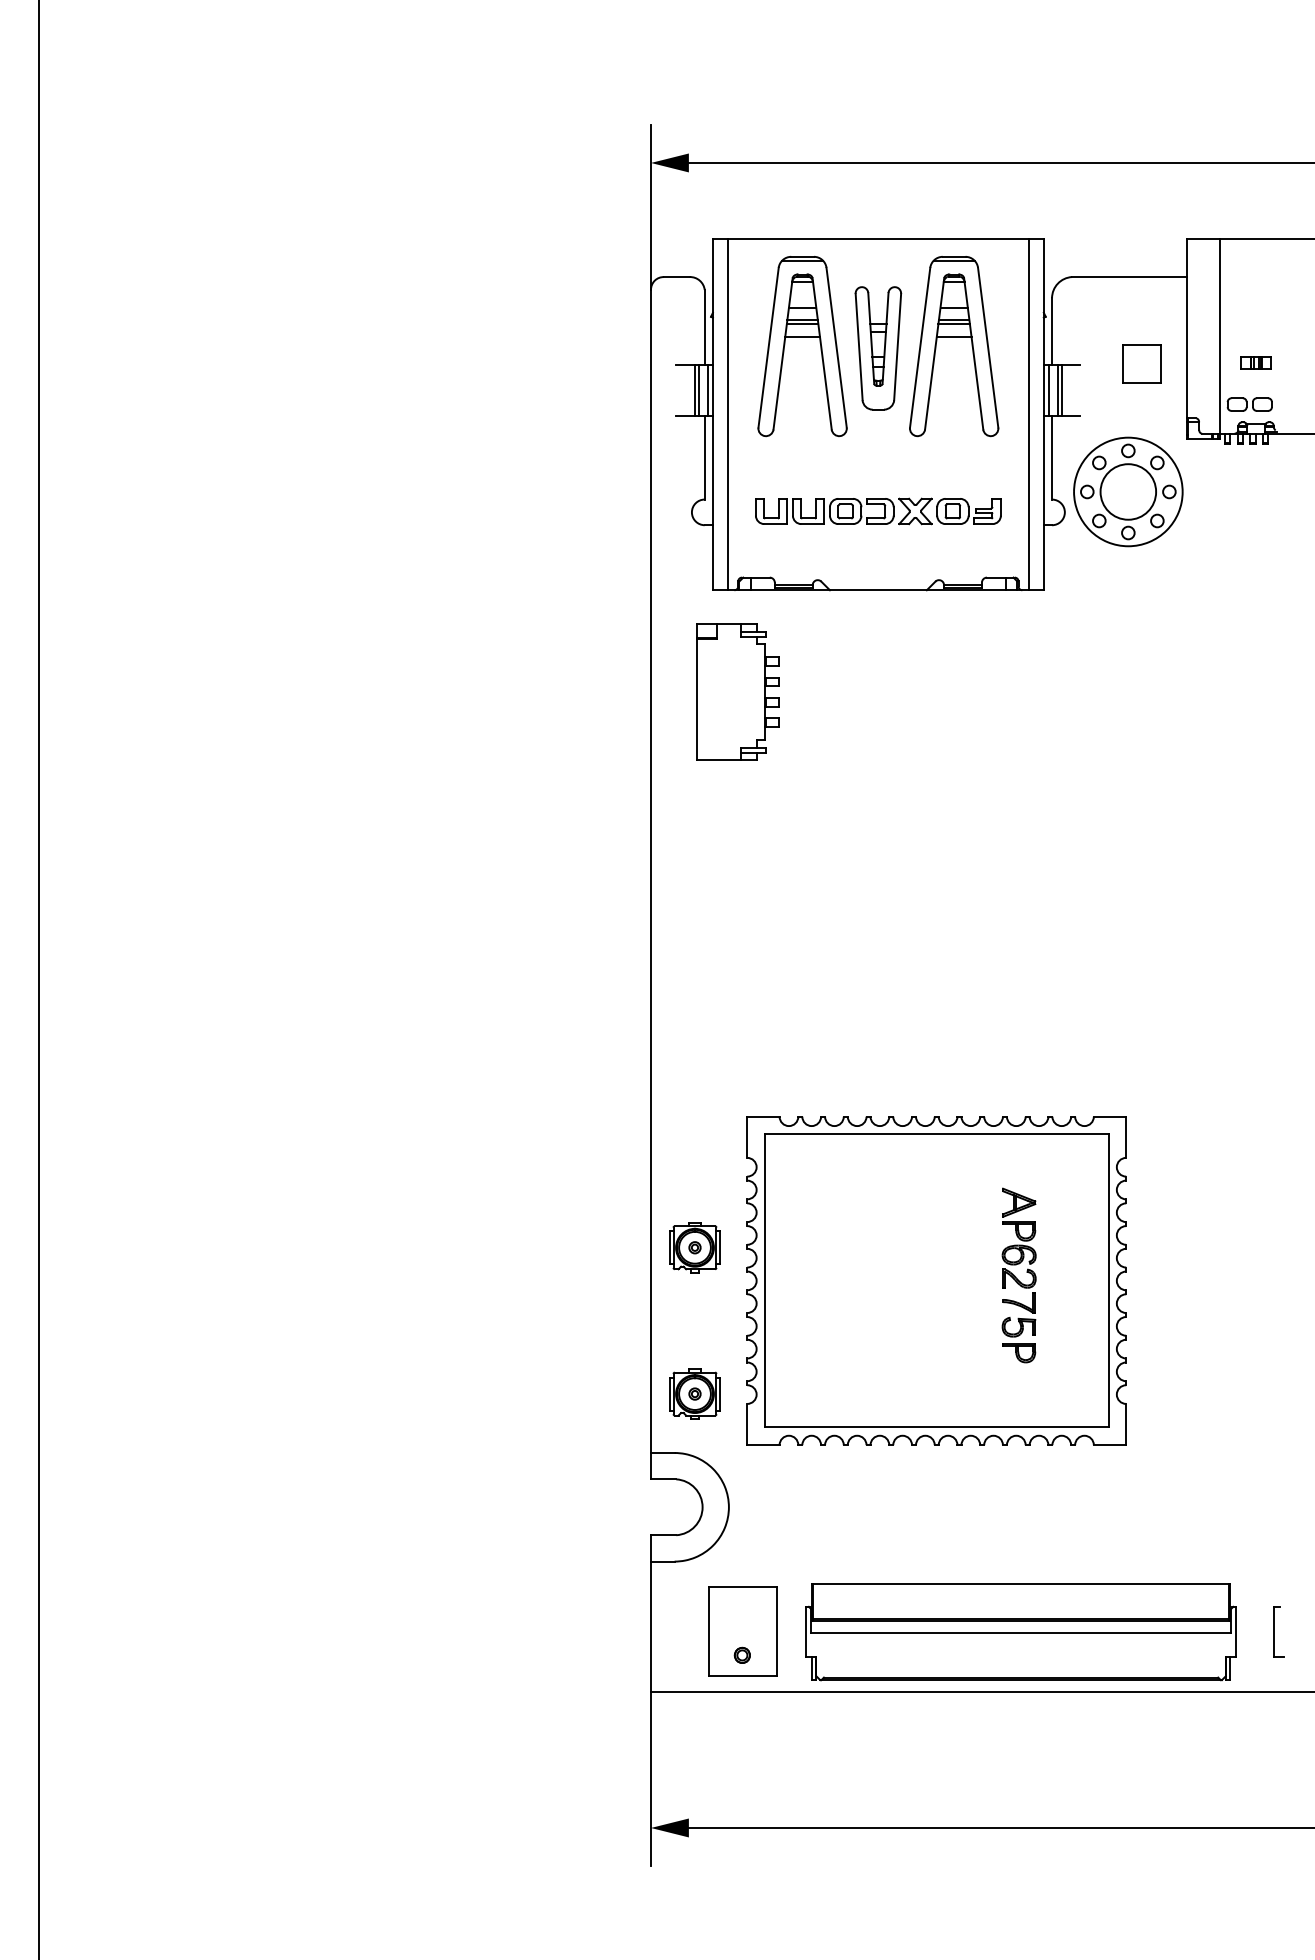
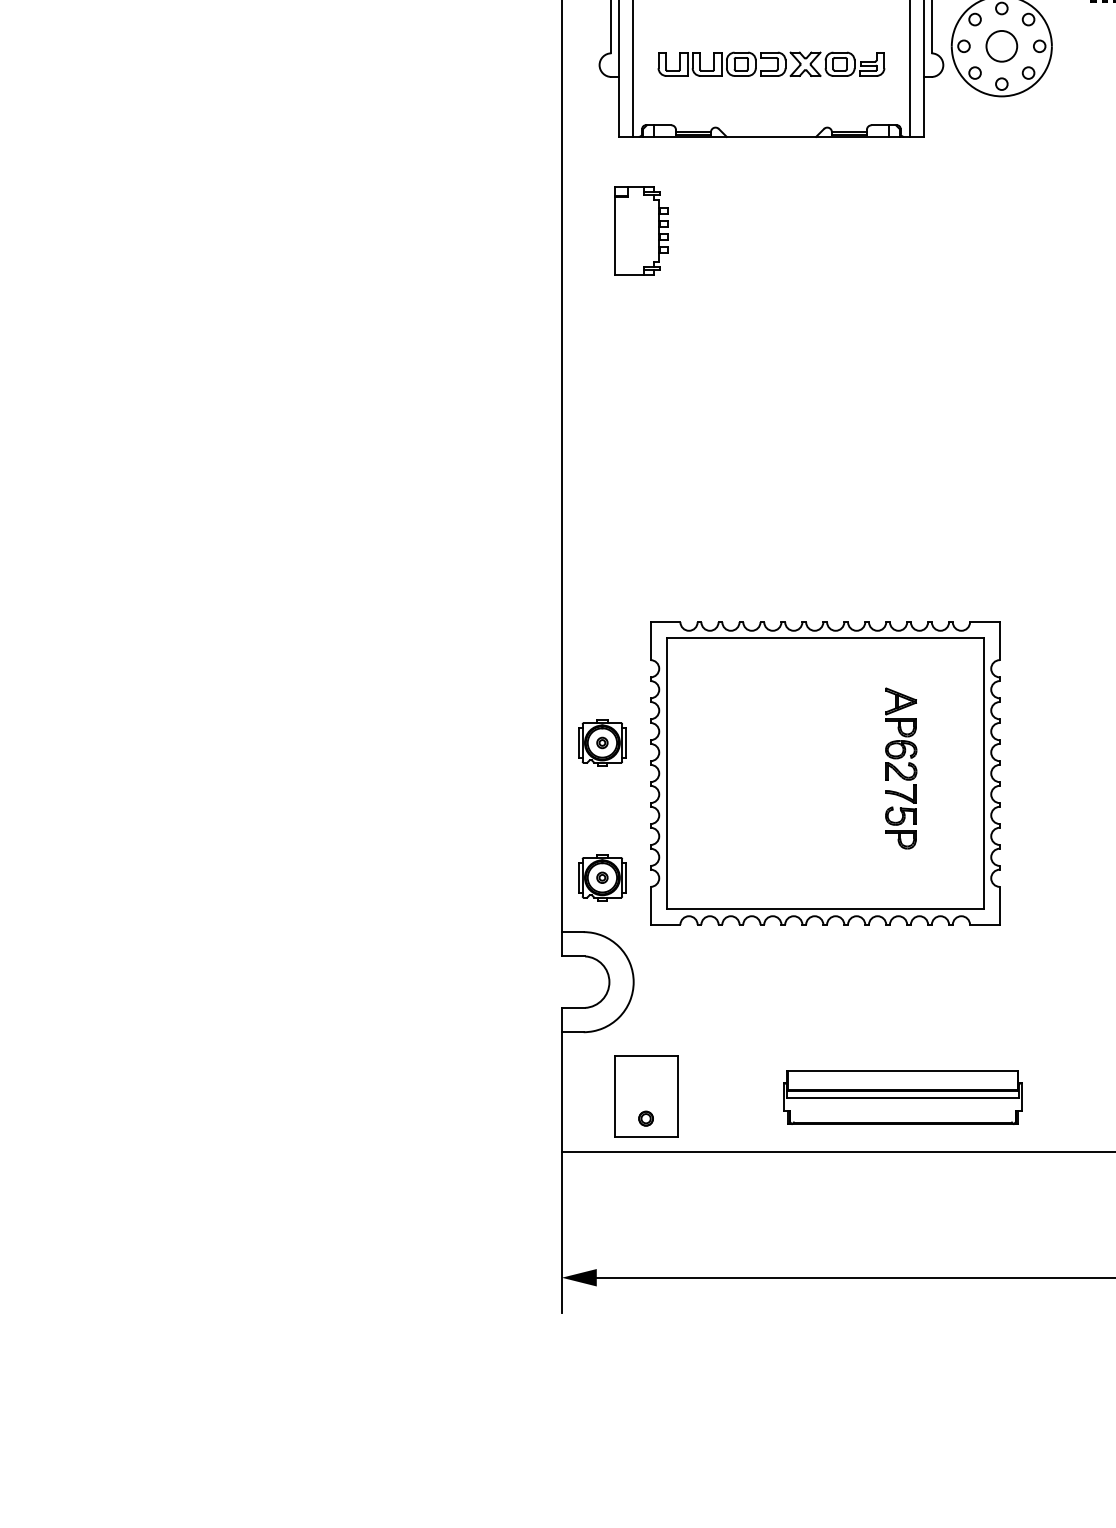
circle: (1128, 491) -> (1001, 45), size x0.6
part: (737, 691) -> (641, 230), size x0.7
part: (1020, 1632) -> (902, 1097), size x0.6

